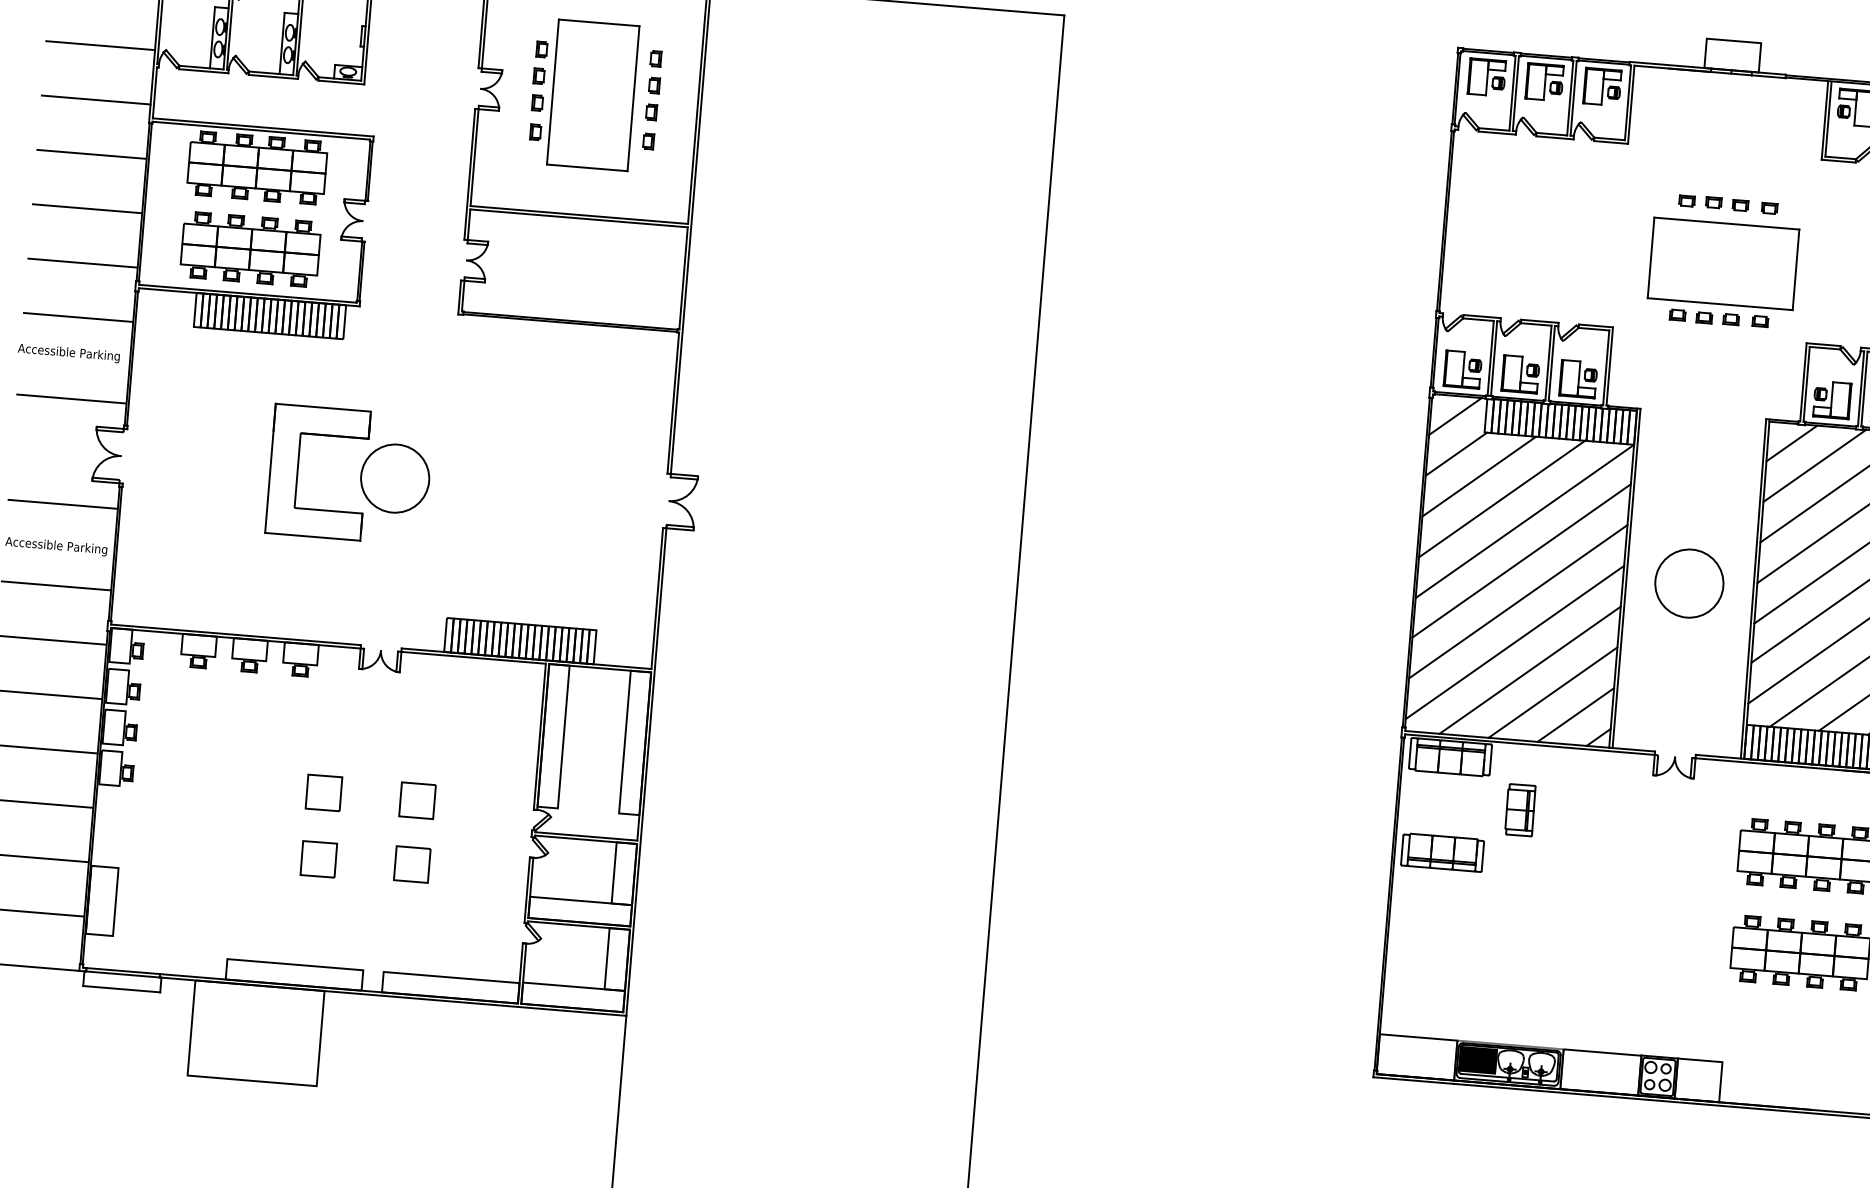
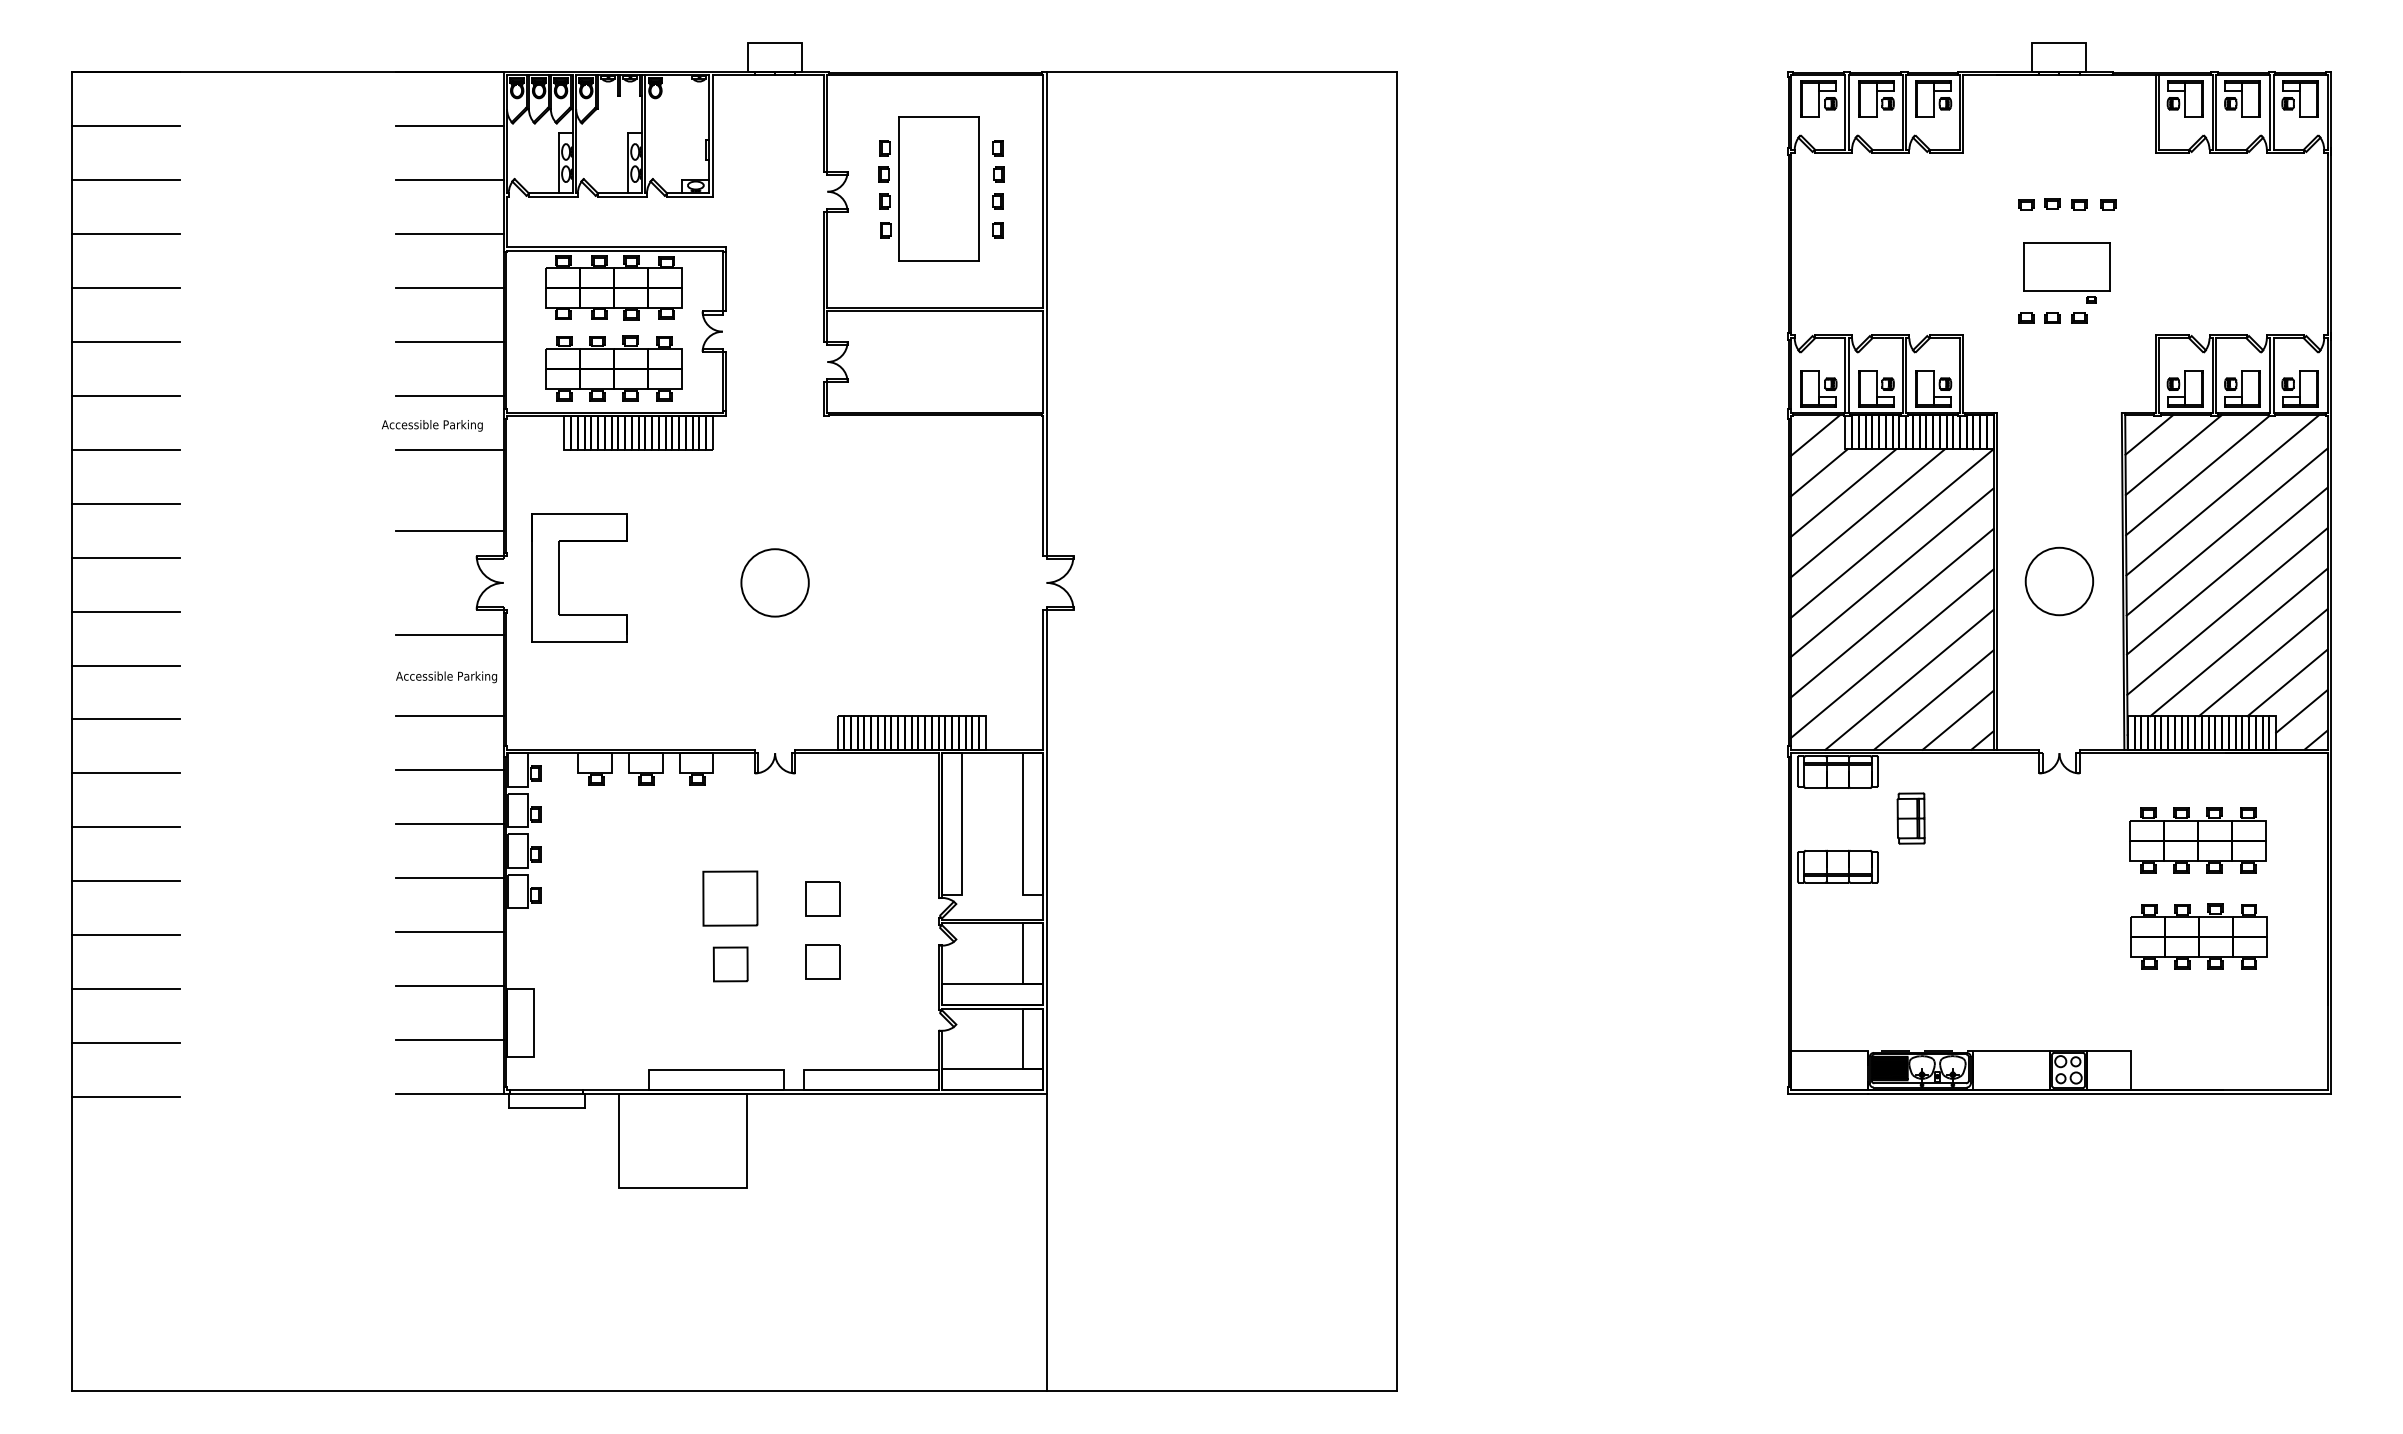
part: (1722, 272) -> (2066, 272), size x0.6
text: (69, 352) -> (432, 425), moved
part: (297, 470) -> (559, 577), moved
part: (324, 792) -> (730, 898), size x1.6

